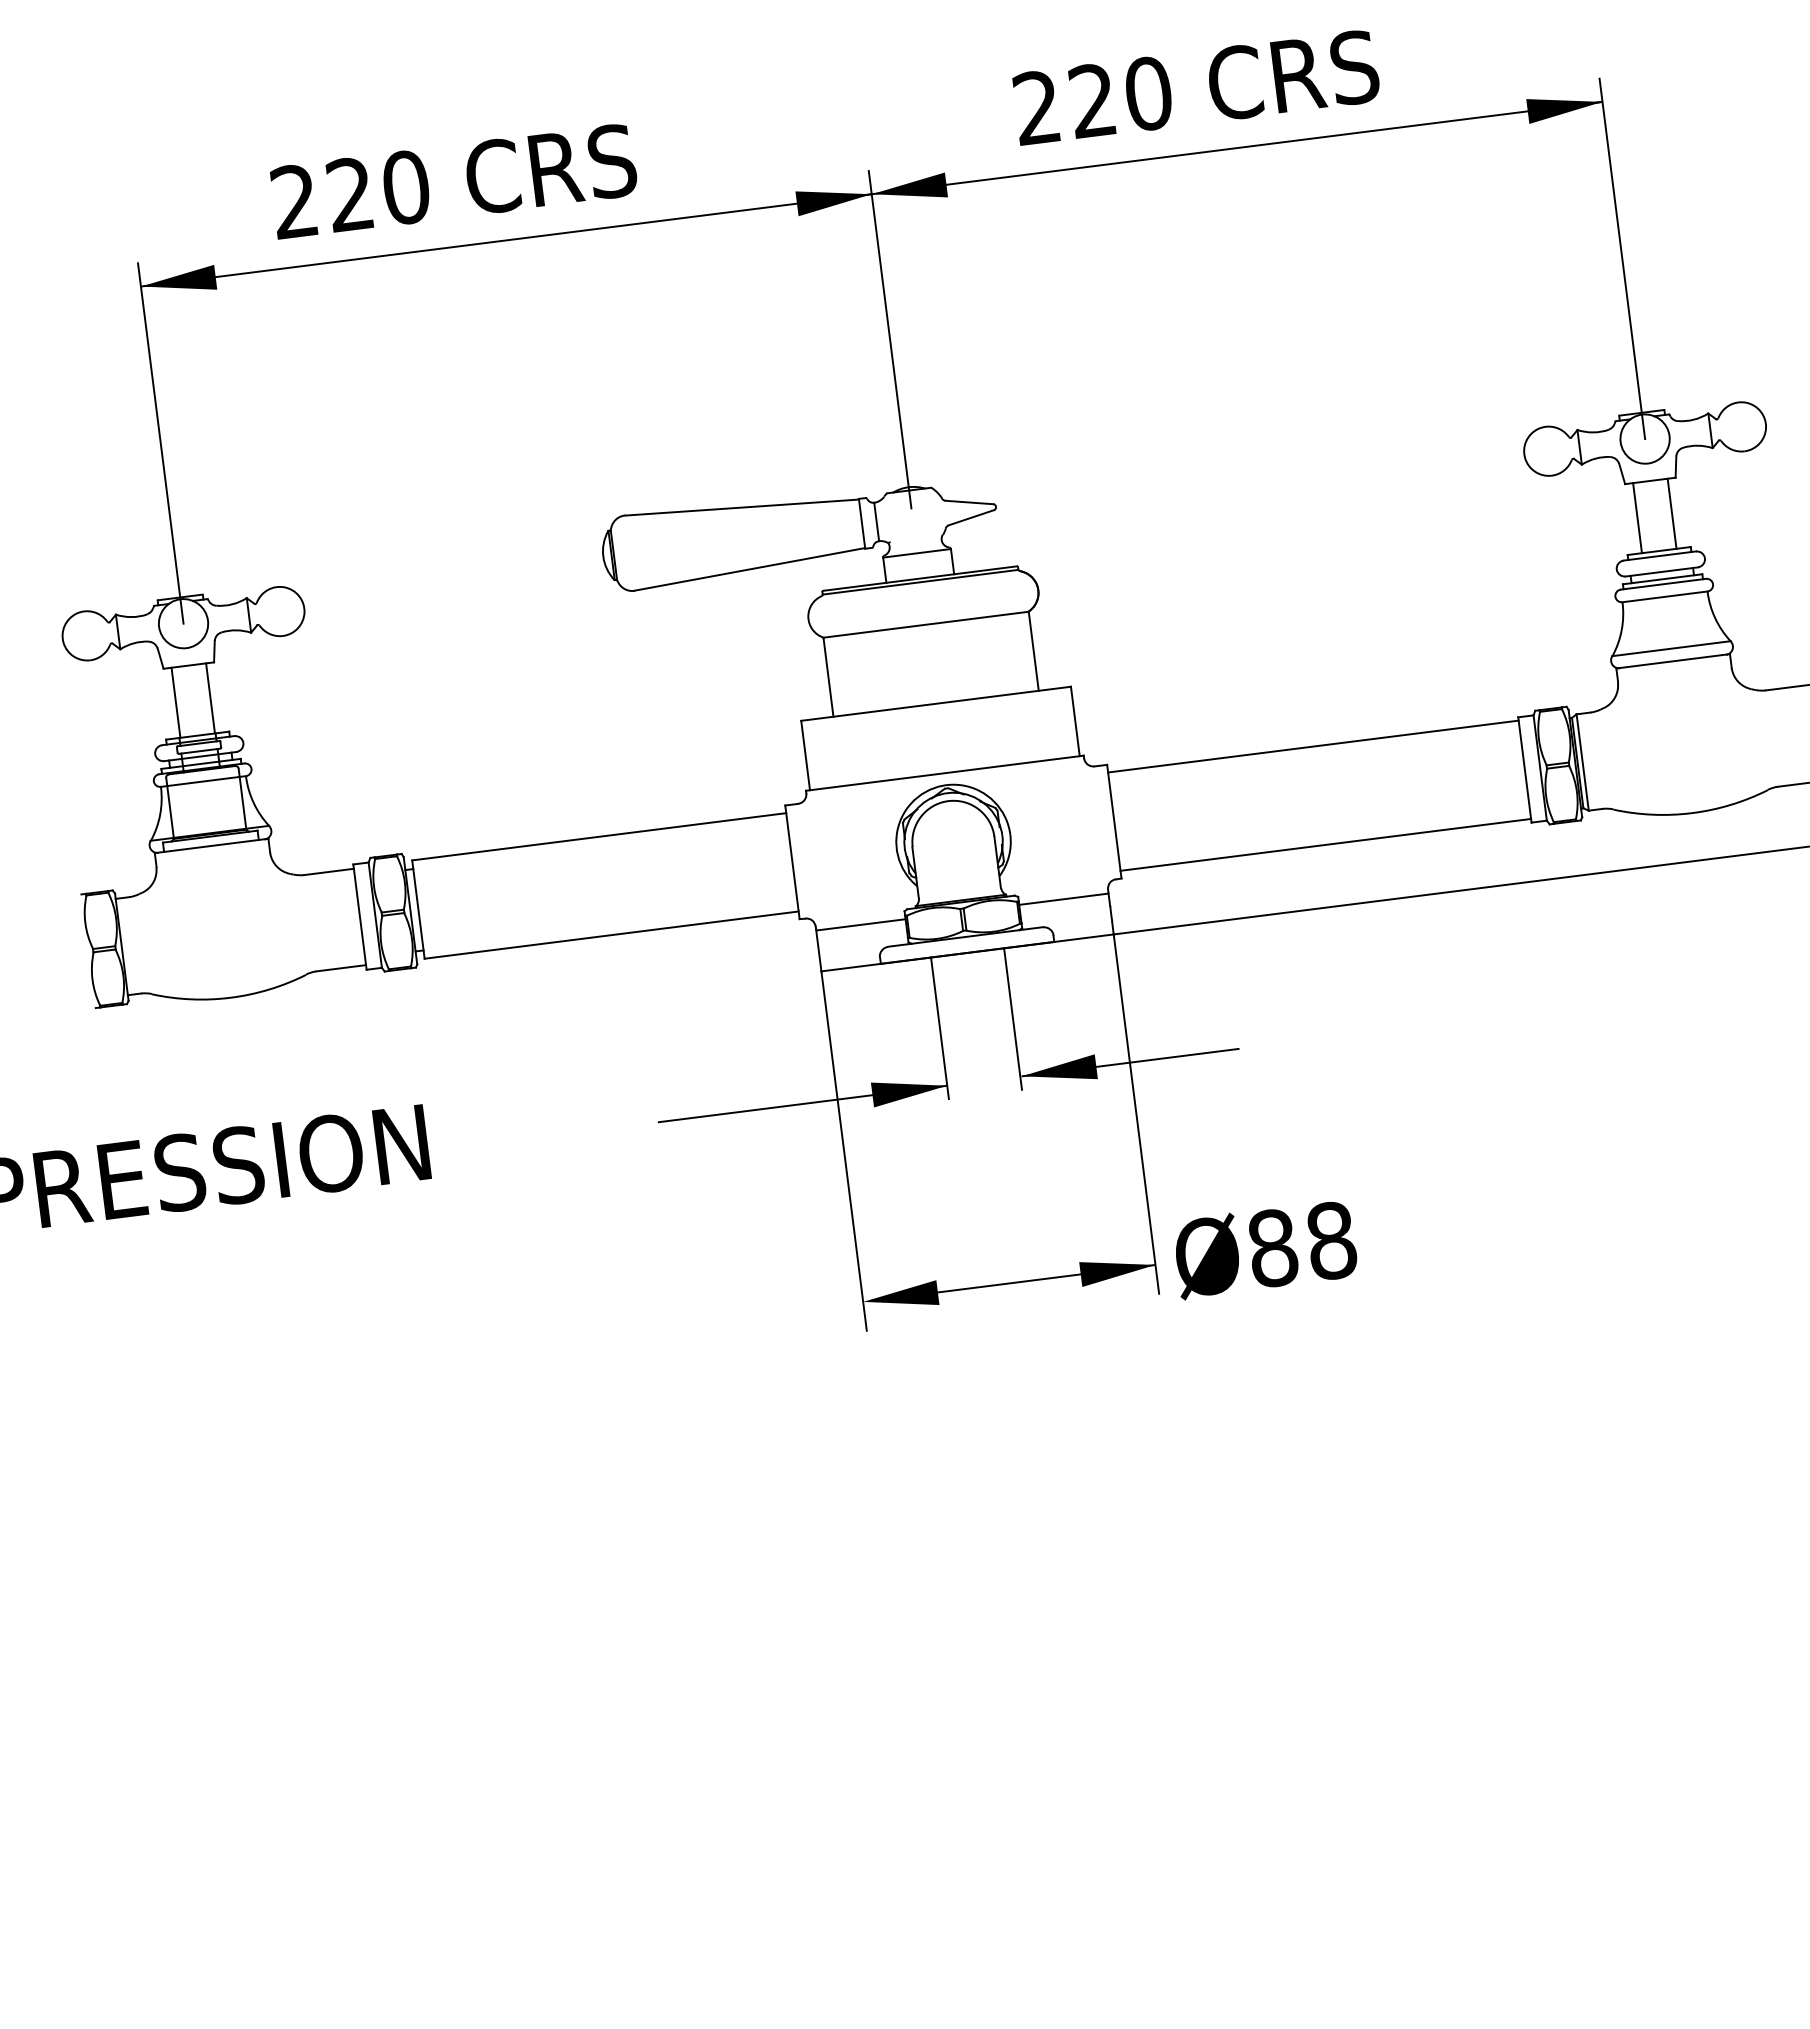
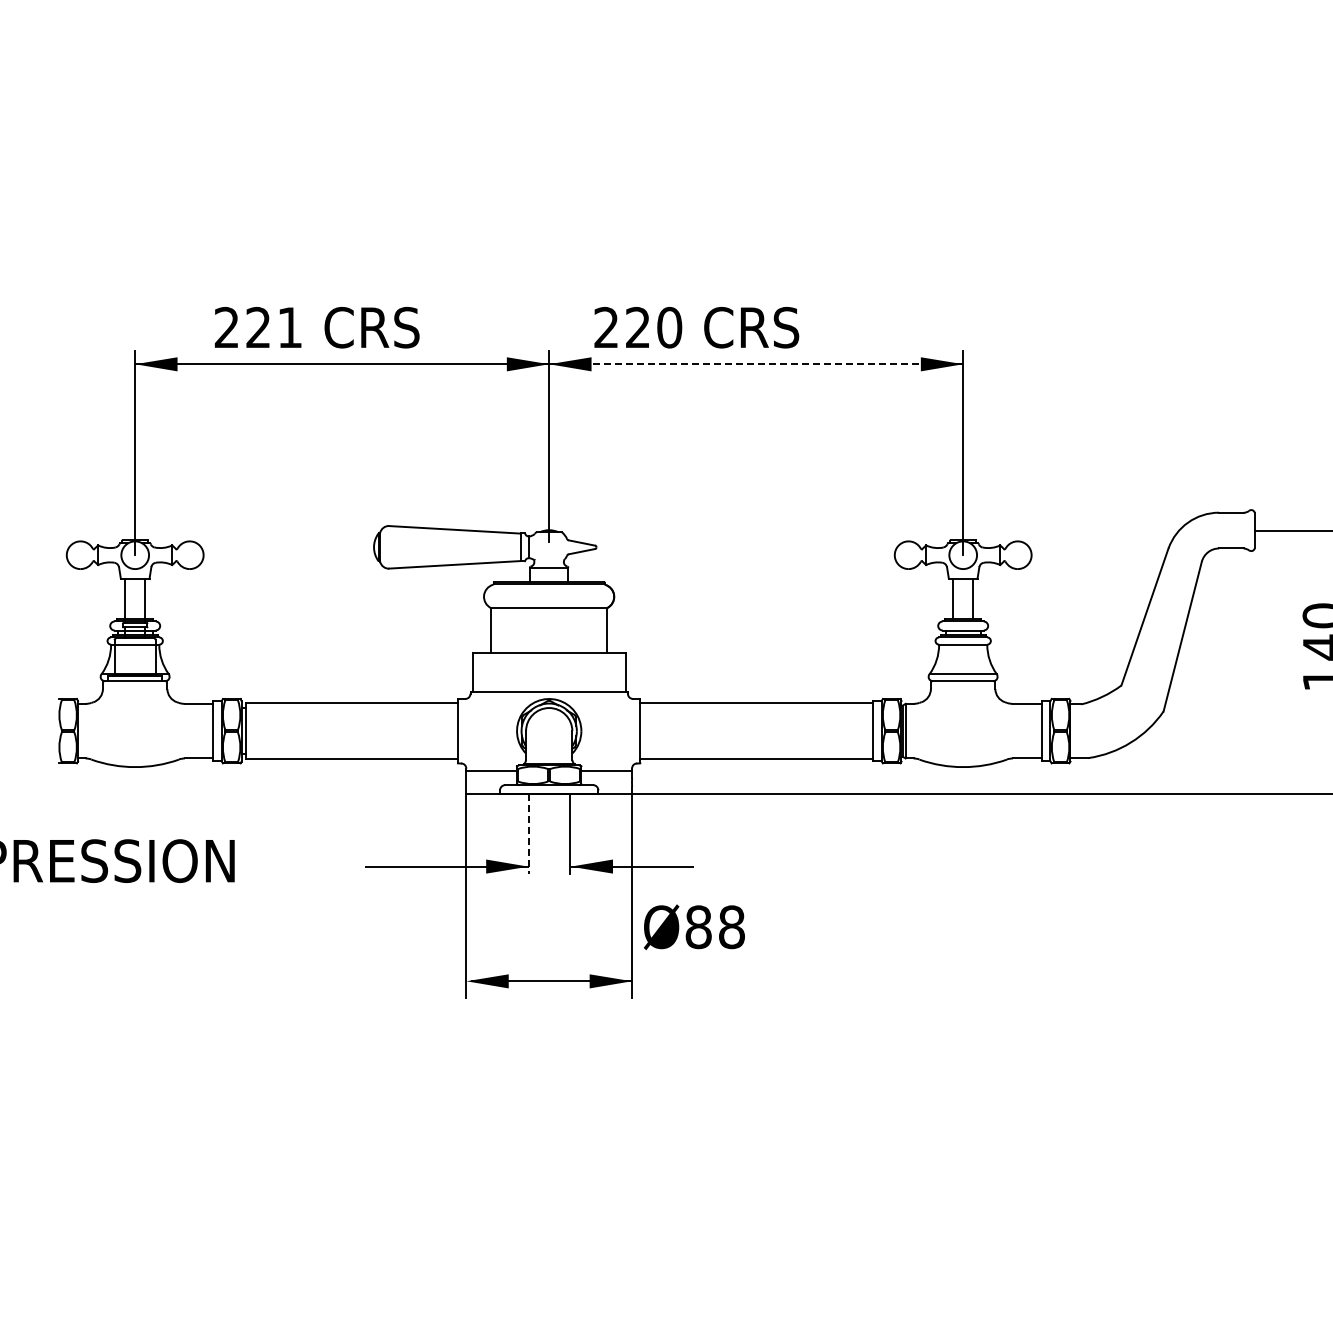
text: (1195, 87) -> (696, 327), moved
line: (1237, 148) -> (756, 364), solid -> dashed
text: (405, 187) -> (289, 327), 220 -> 221
line: (940, 1028) -> (528, 834), solid -> dashed
text: (1265, 1249) -> (694, 927), moved

